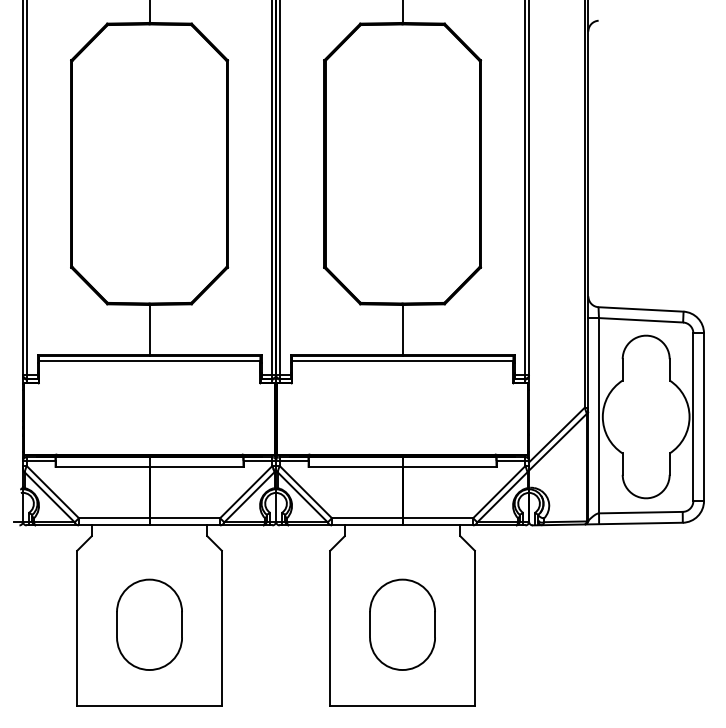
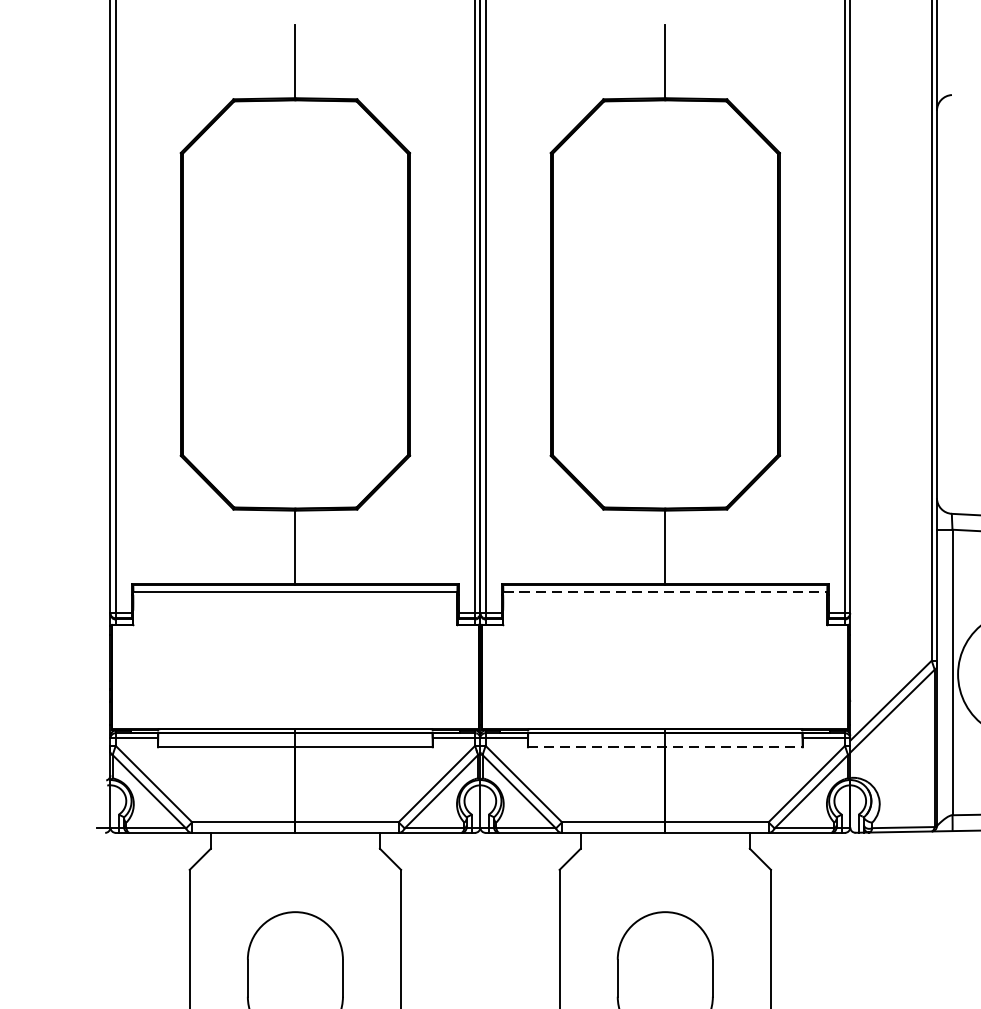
line: (402, 360) -> (665, 591), solid -> dashed
line: (402, 466) -> (665, 746), solid -> dashed

